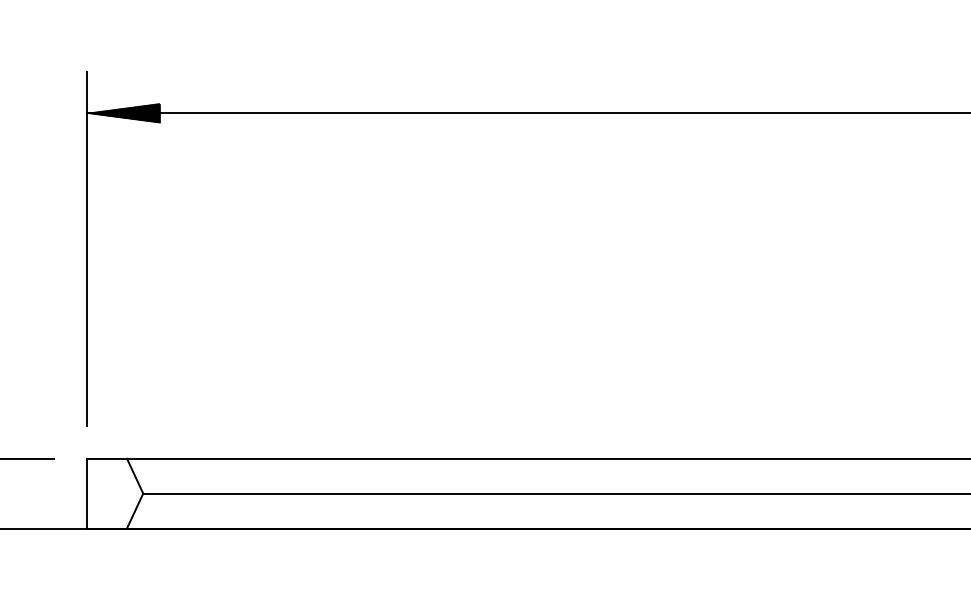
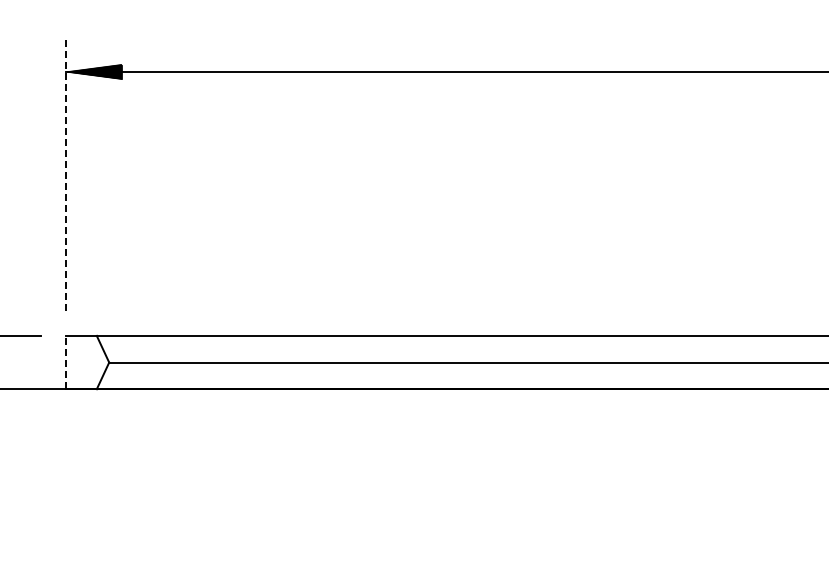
line: (87, 247) -> (66, 174), solid -> dashed
line: (87, 493) -> (66, 362), solid -> dashed

